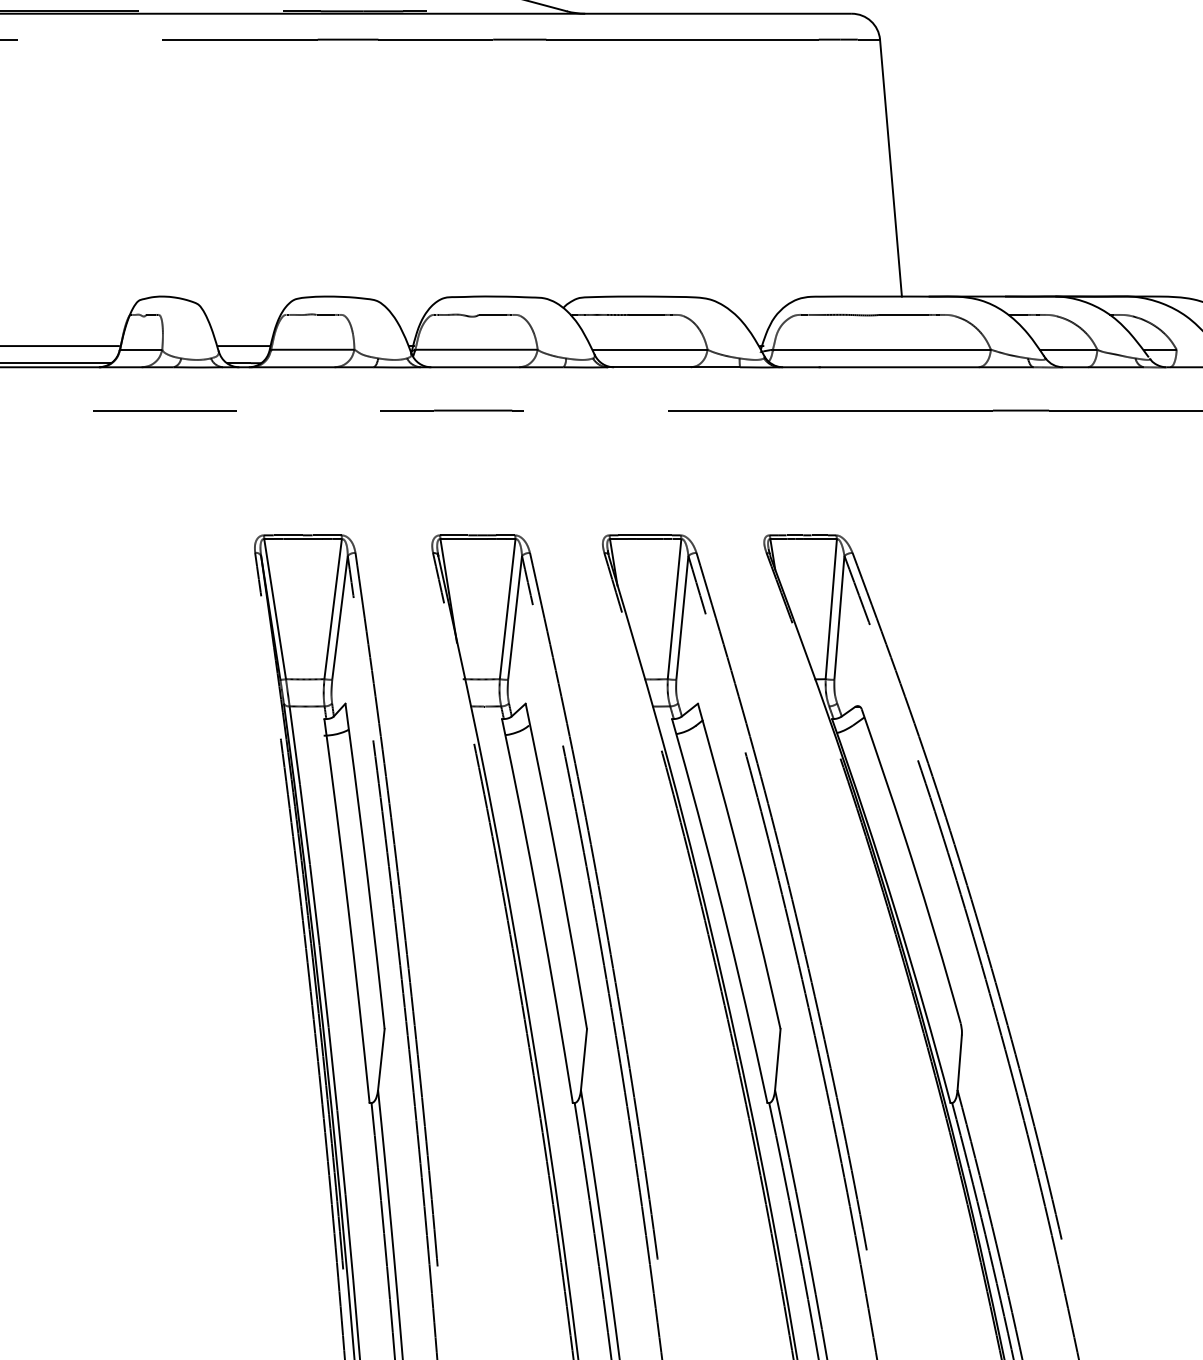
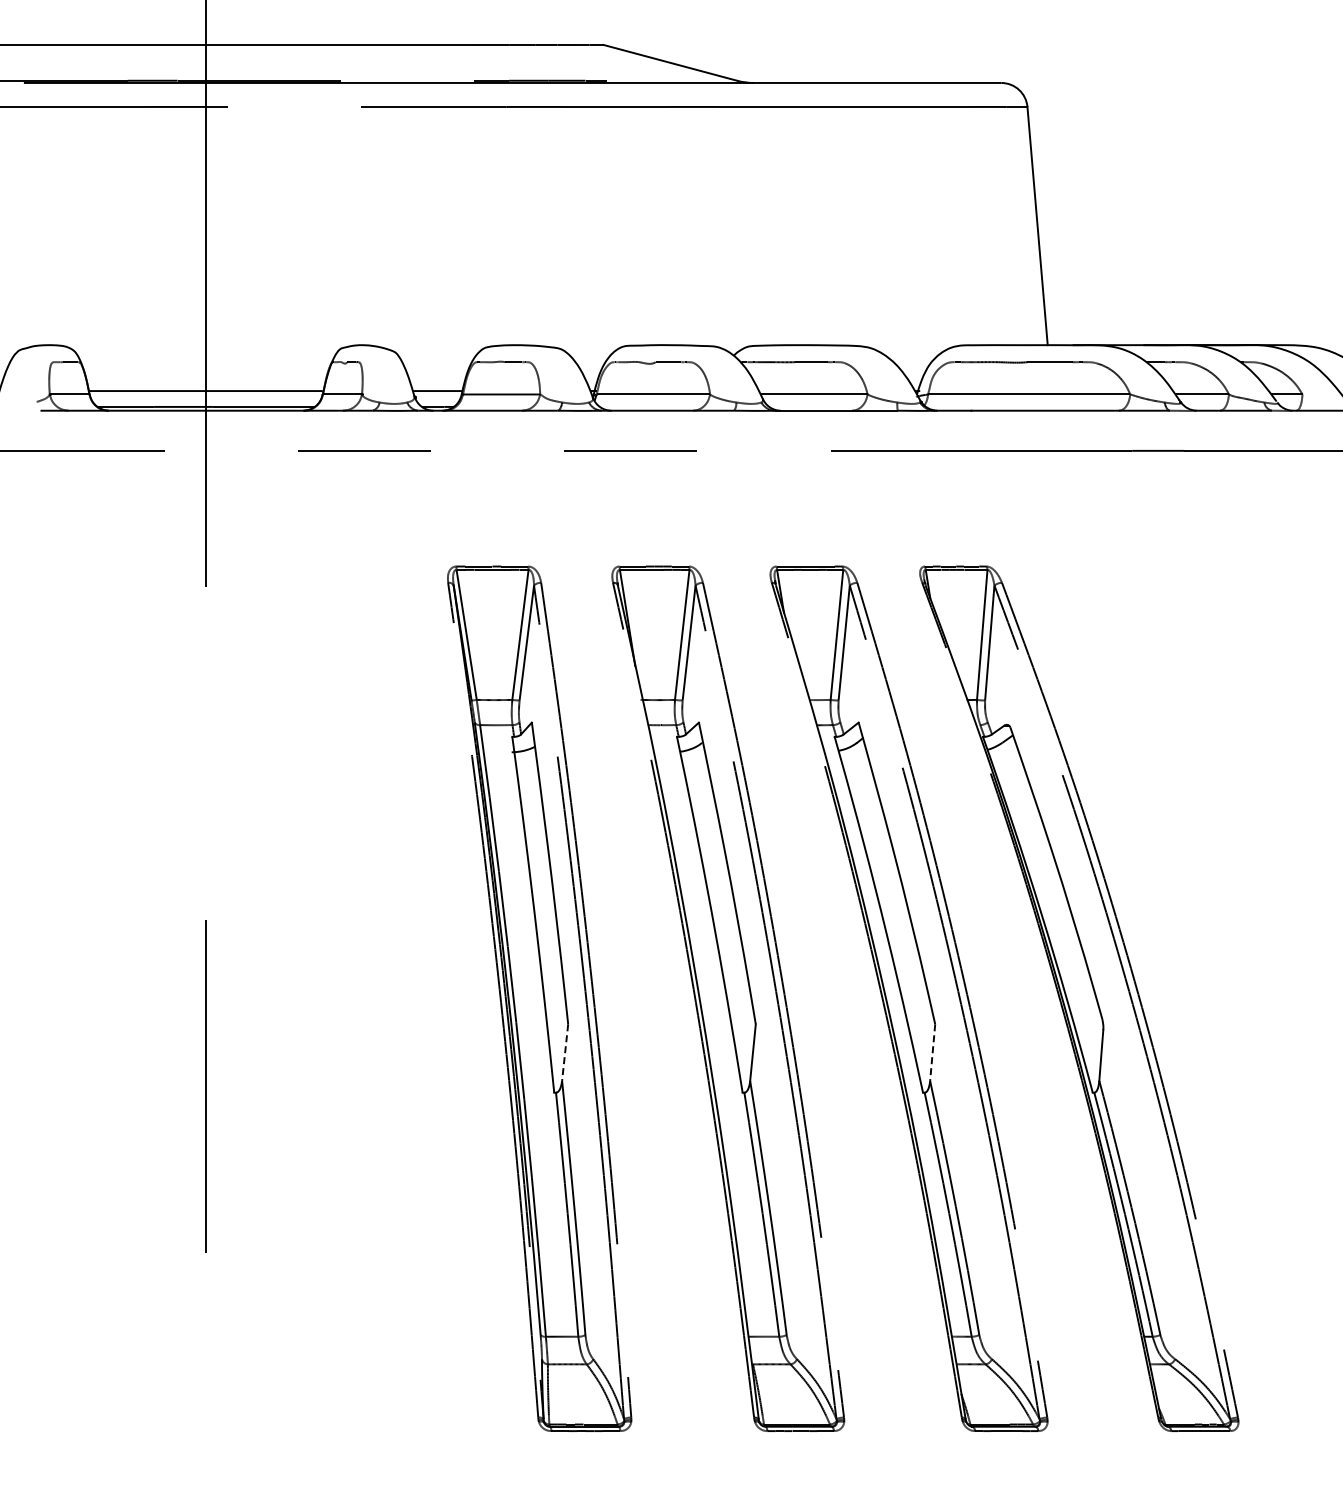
line: (381, 1060) -> (565, 1053), solid -> dashed
line: (777, 1060) -> (932, 1053), solid -> dashed

